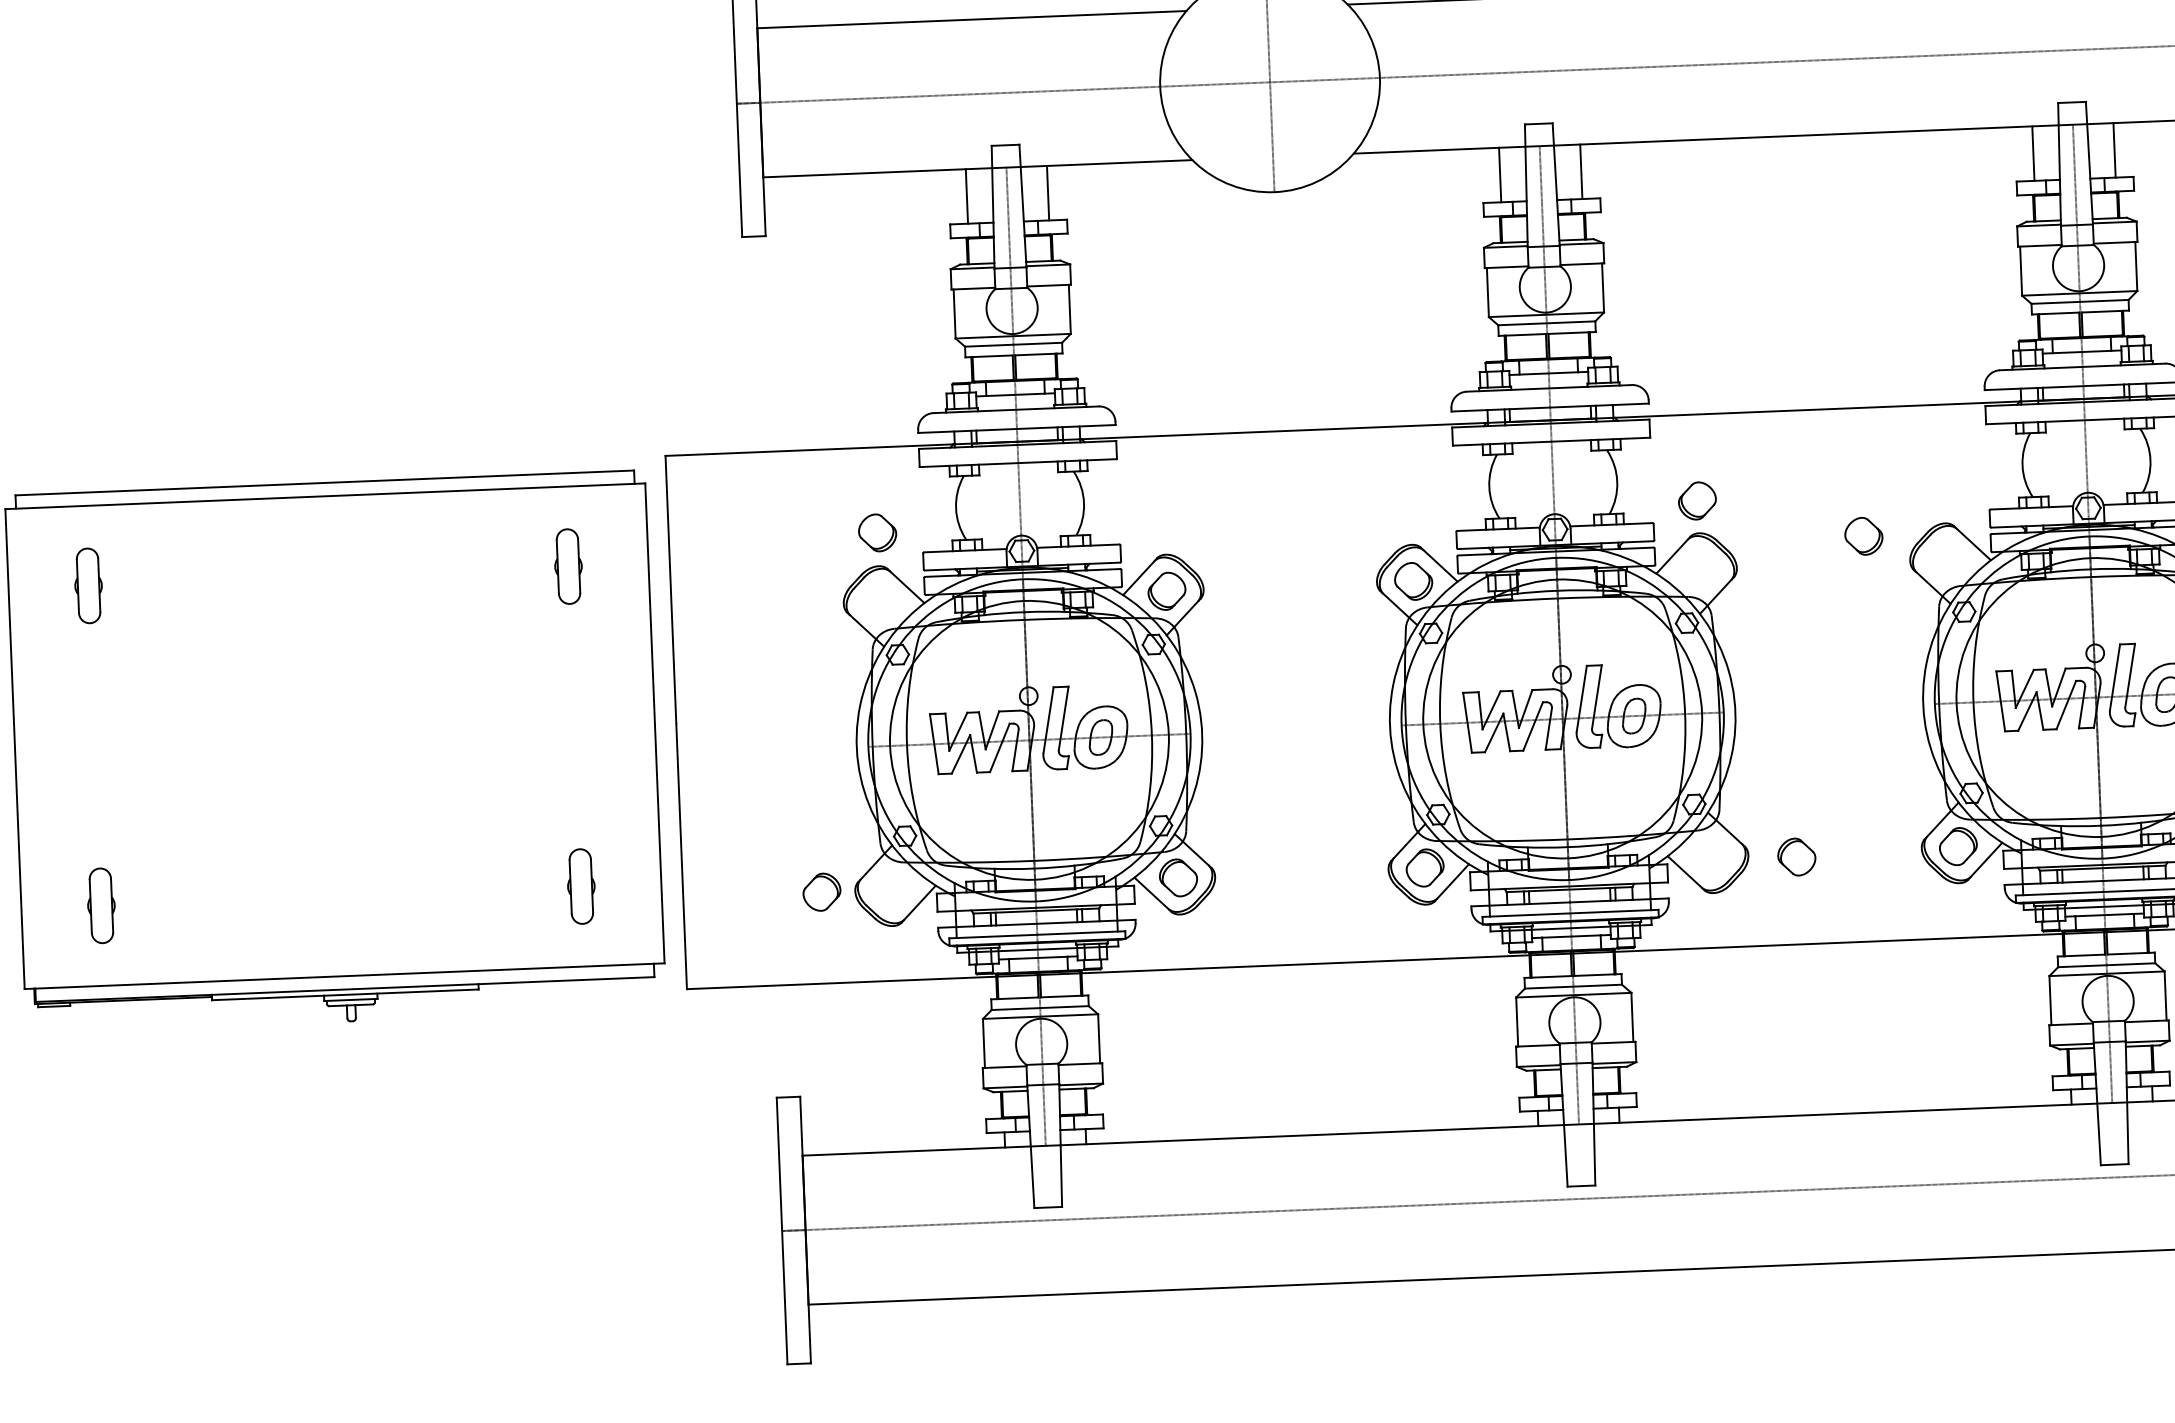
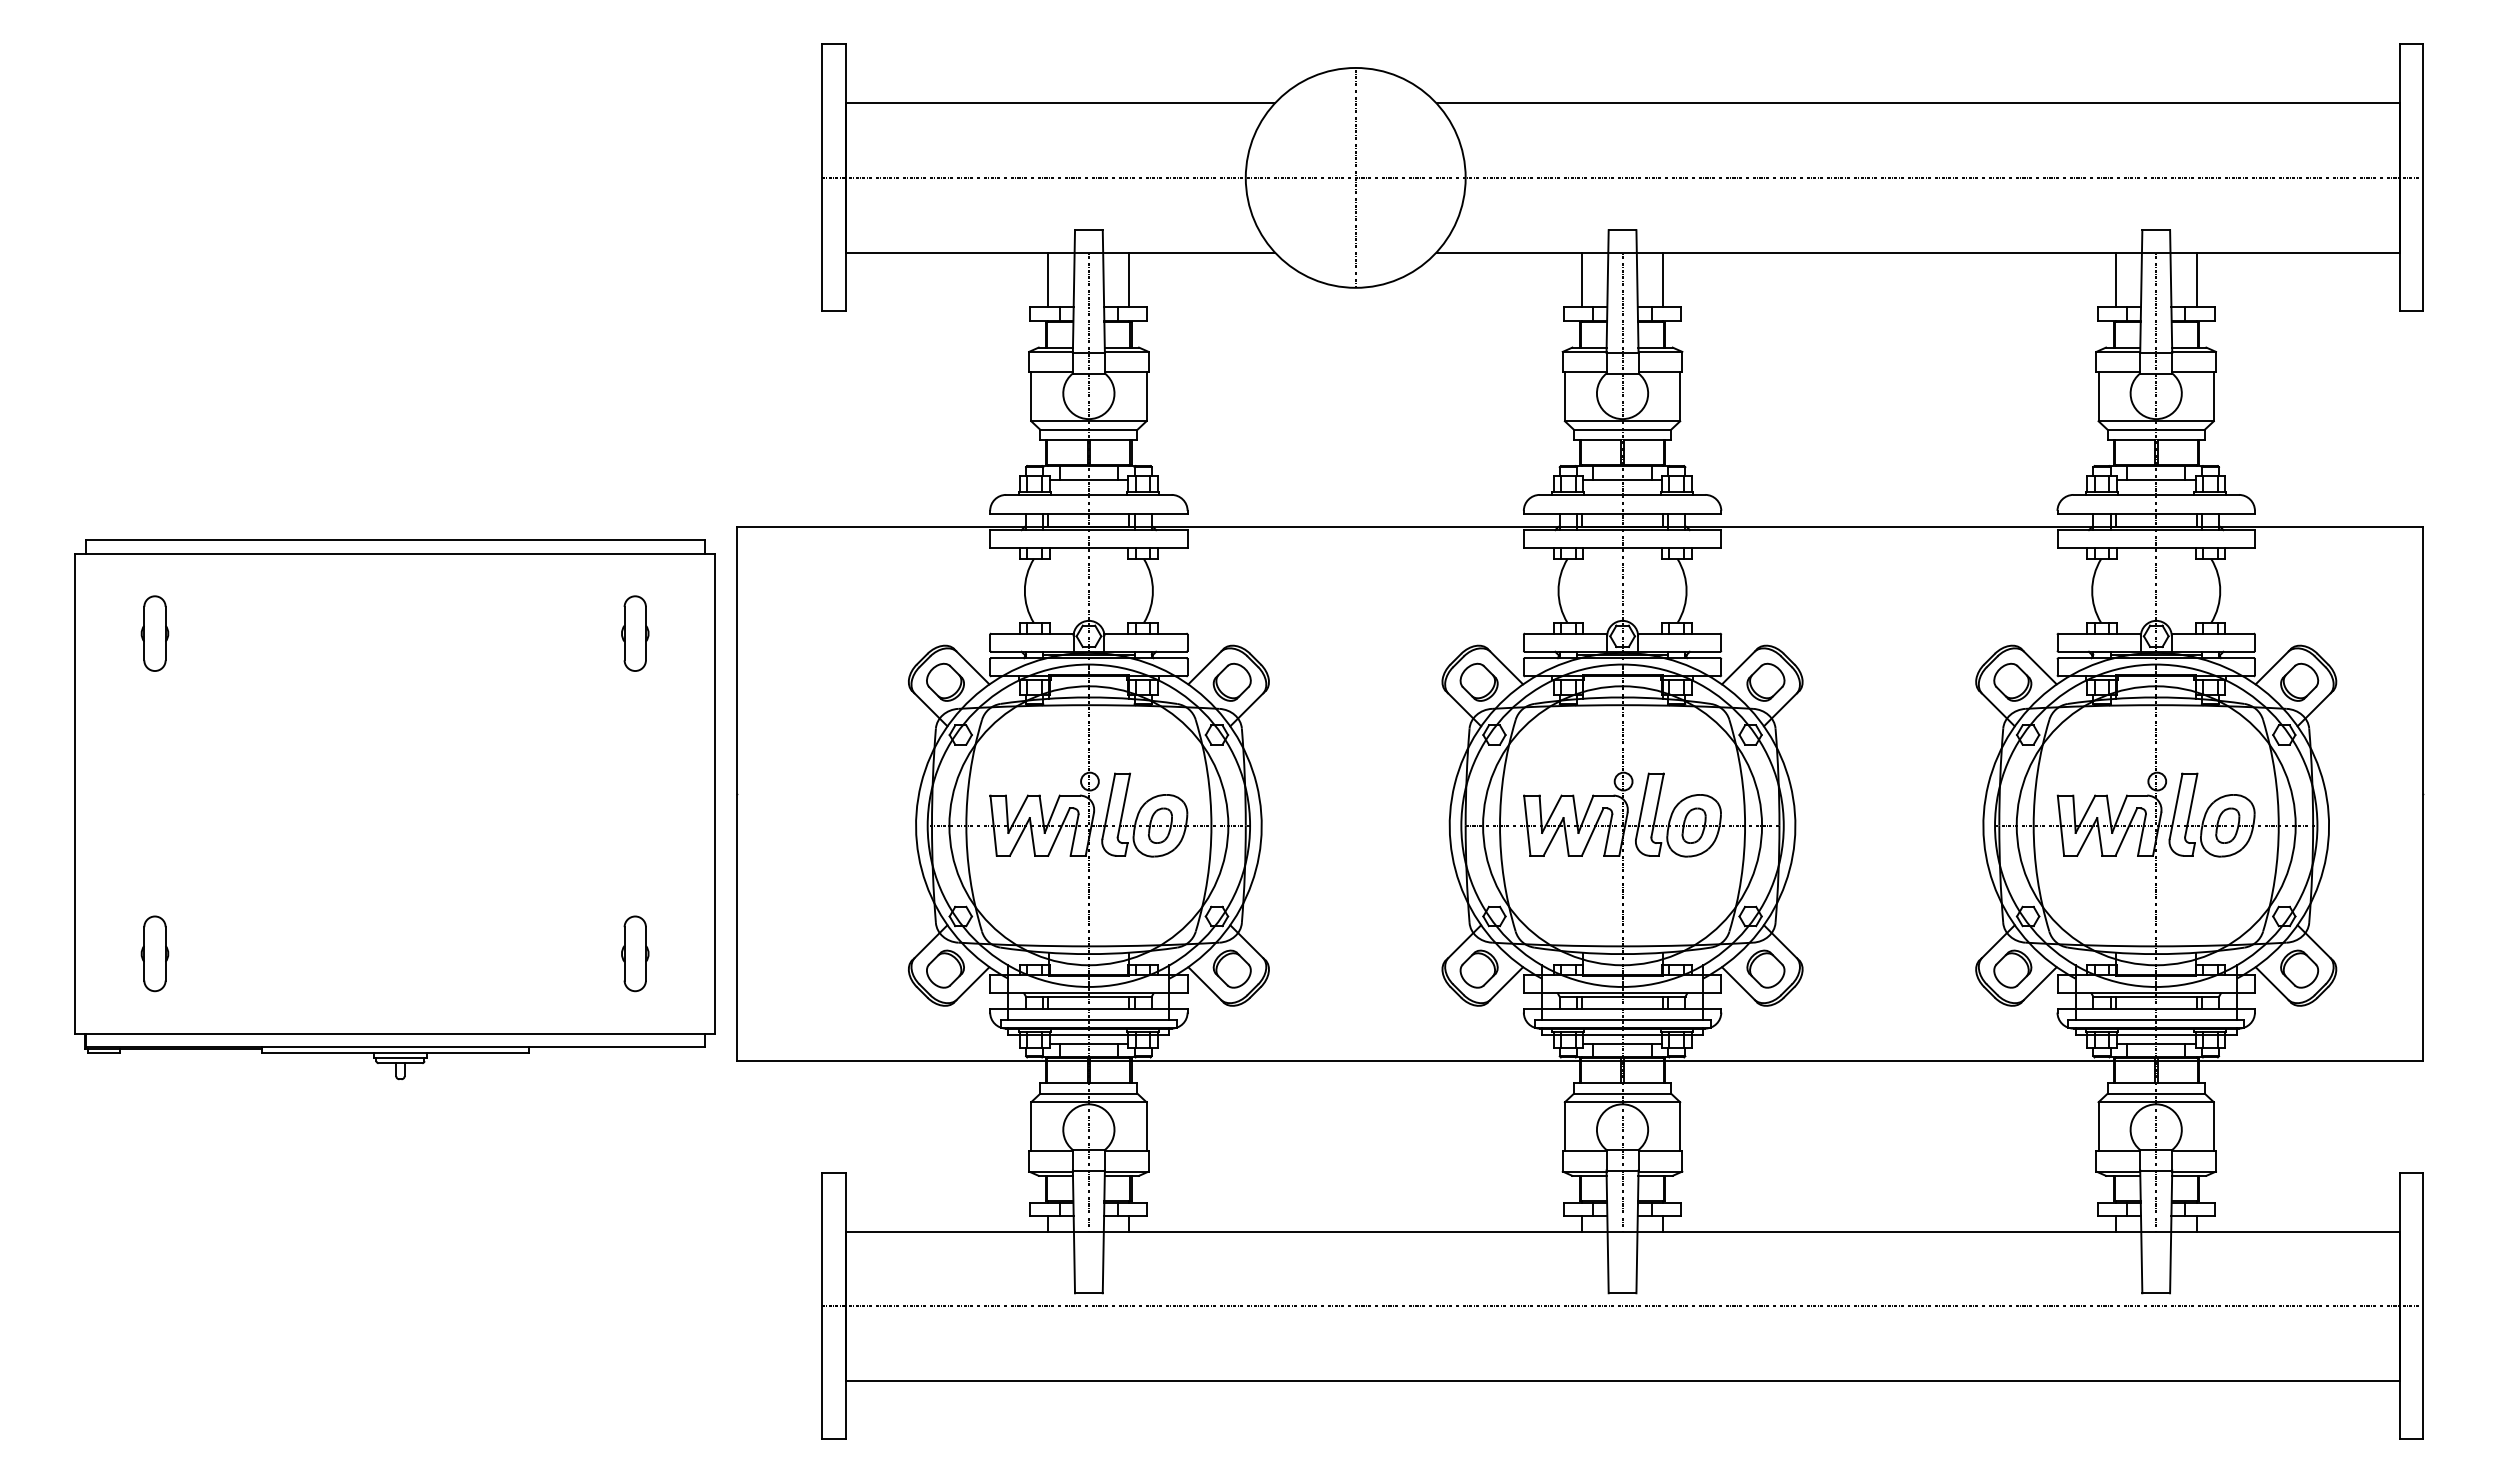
part: (1696, 500) -> (1765, 681), moved
part: (877, 532) -> (945, 681), moved
part: (1863, 535) -> (2012, 681), moved
part: (1796, 856) -> (1765, 968), moved
part: (821, 891) -> (945, 968), moved

